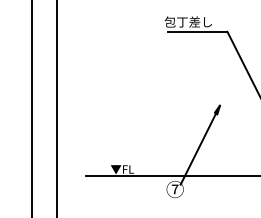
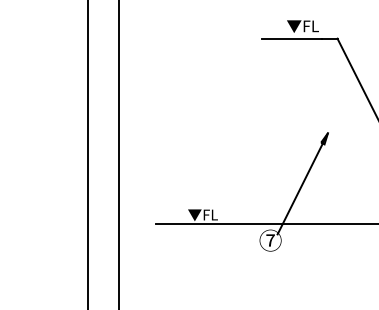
text: (188, 22) -> (287, 26), 包丁差し -> ▼FL

